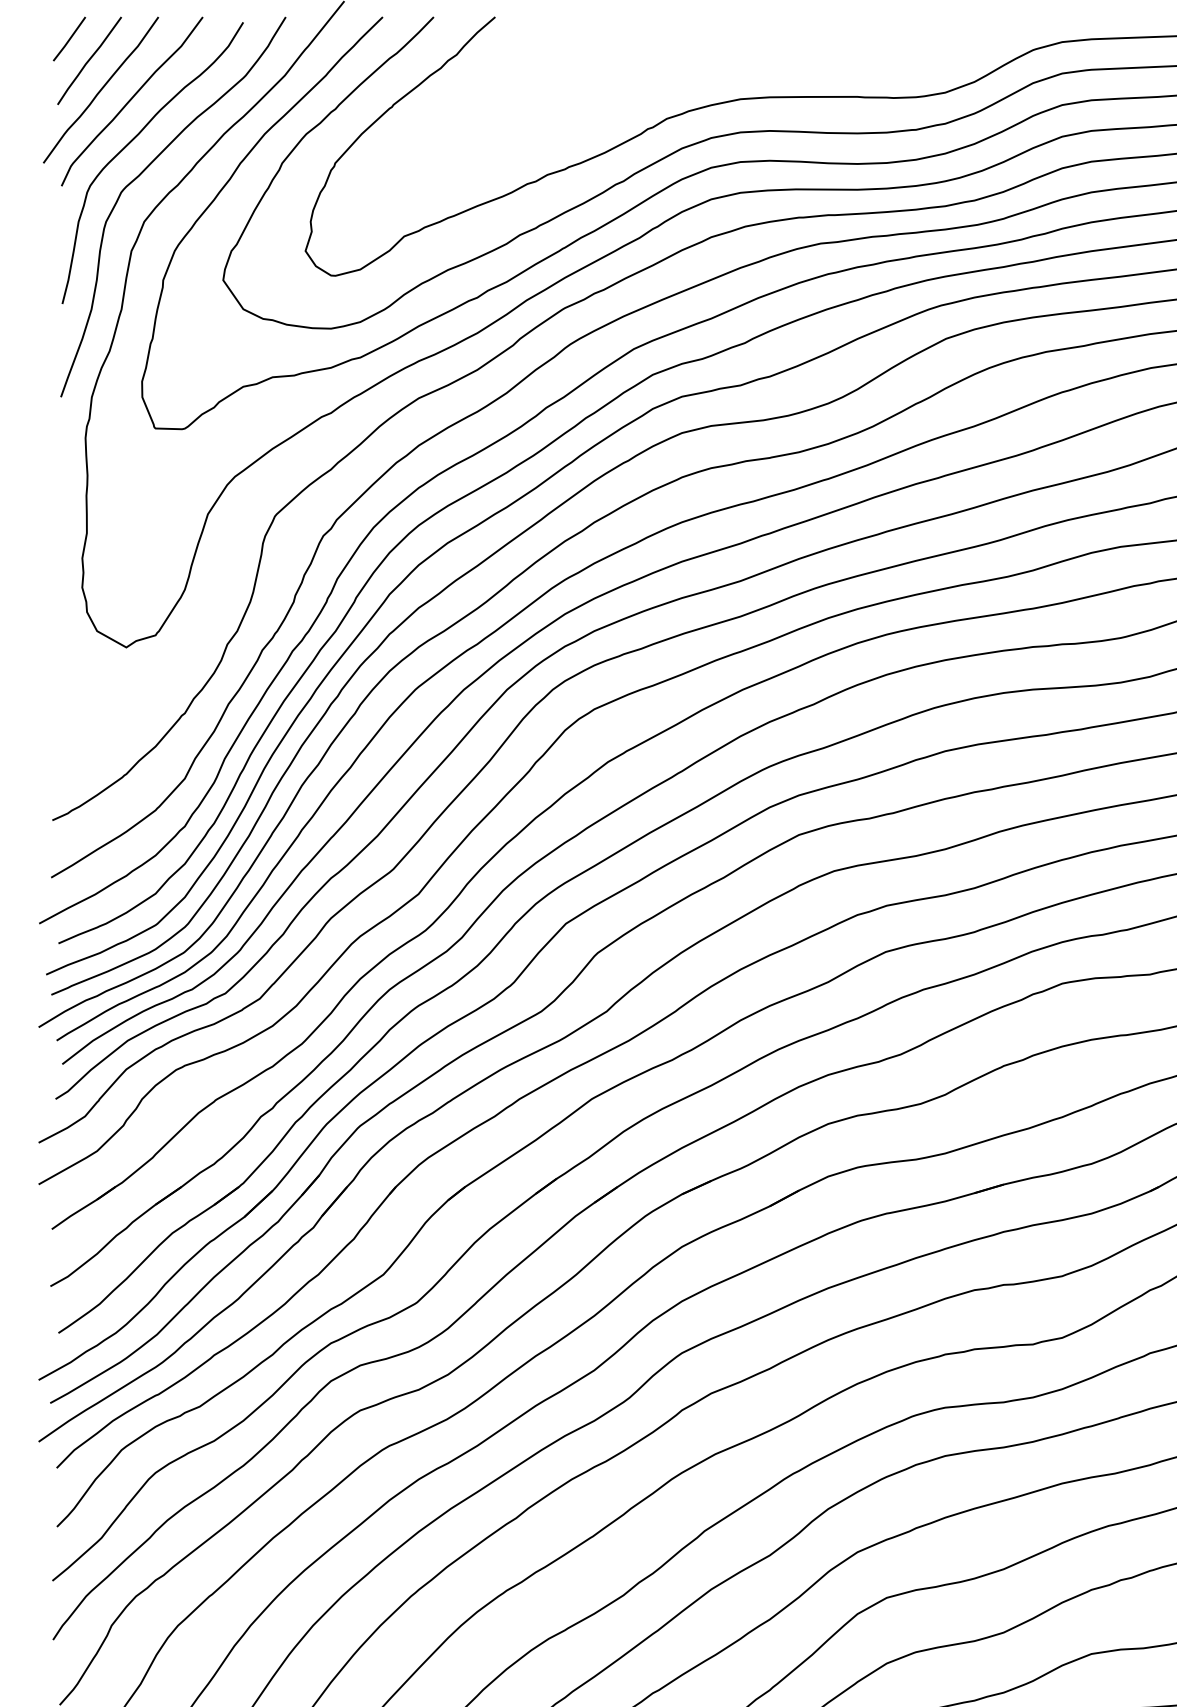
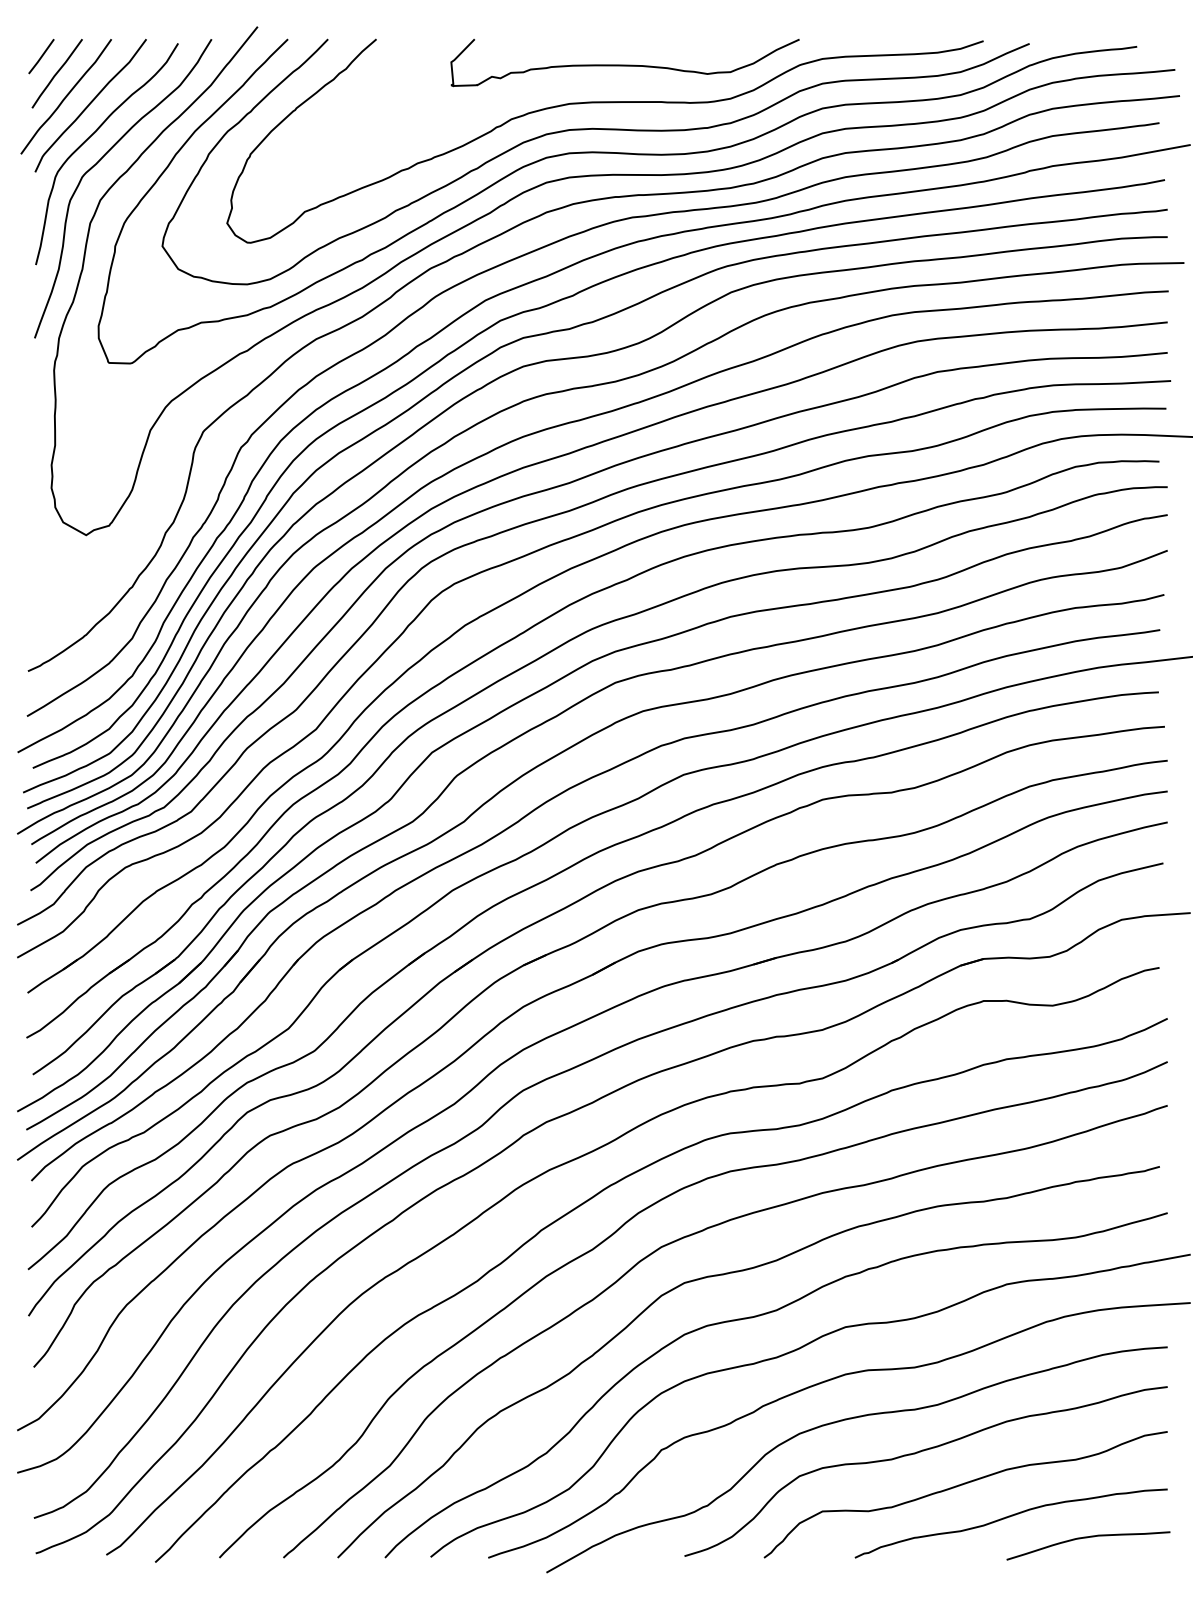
curve: (810, 49) -> (624, 64), added

